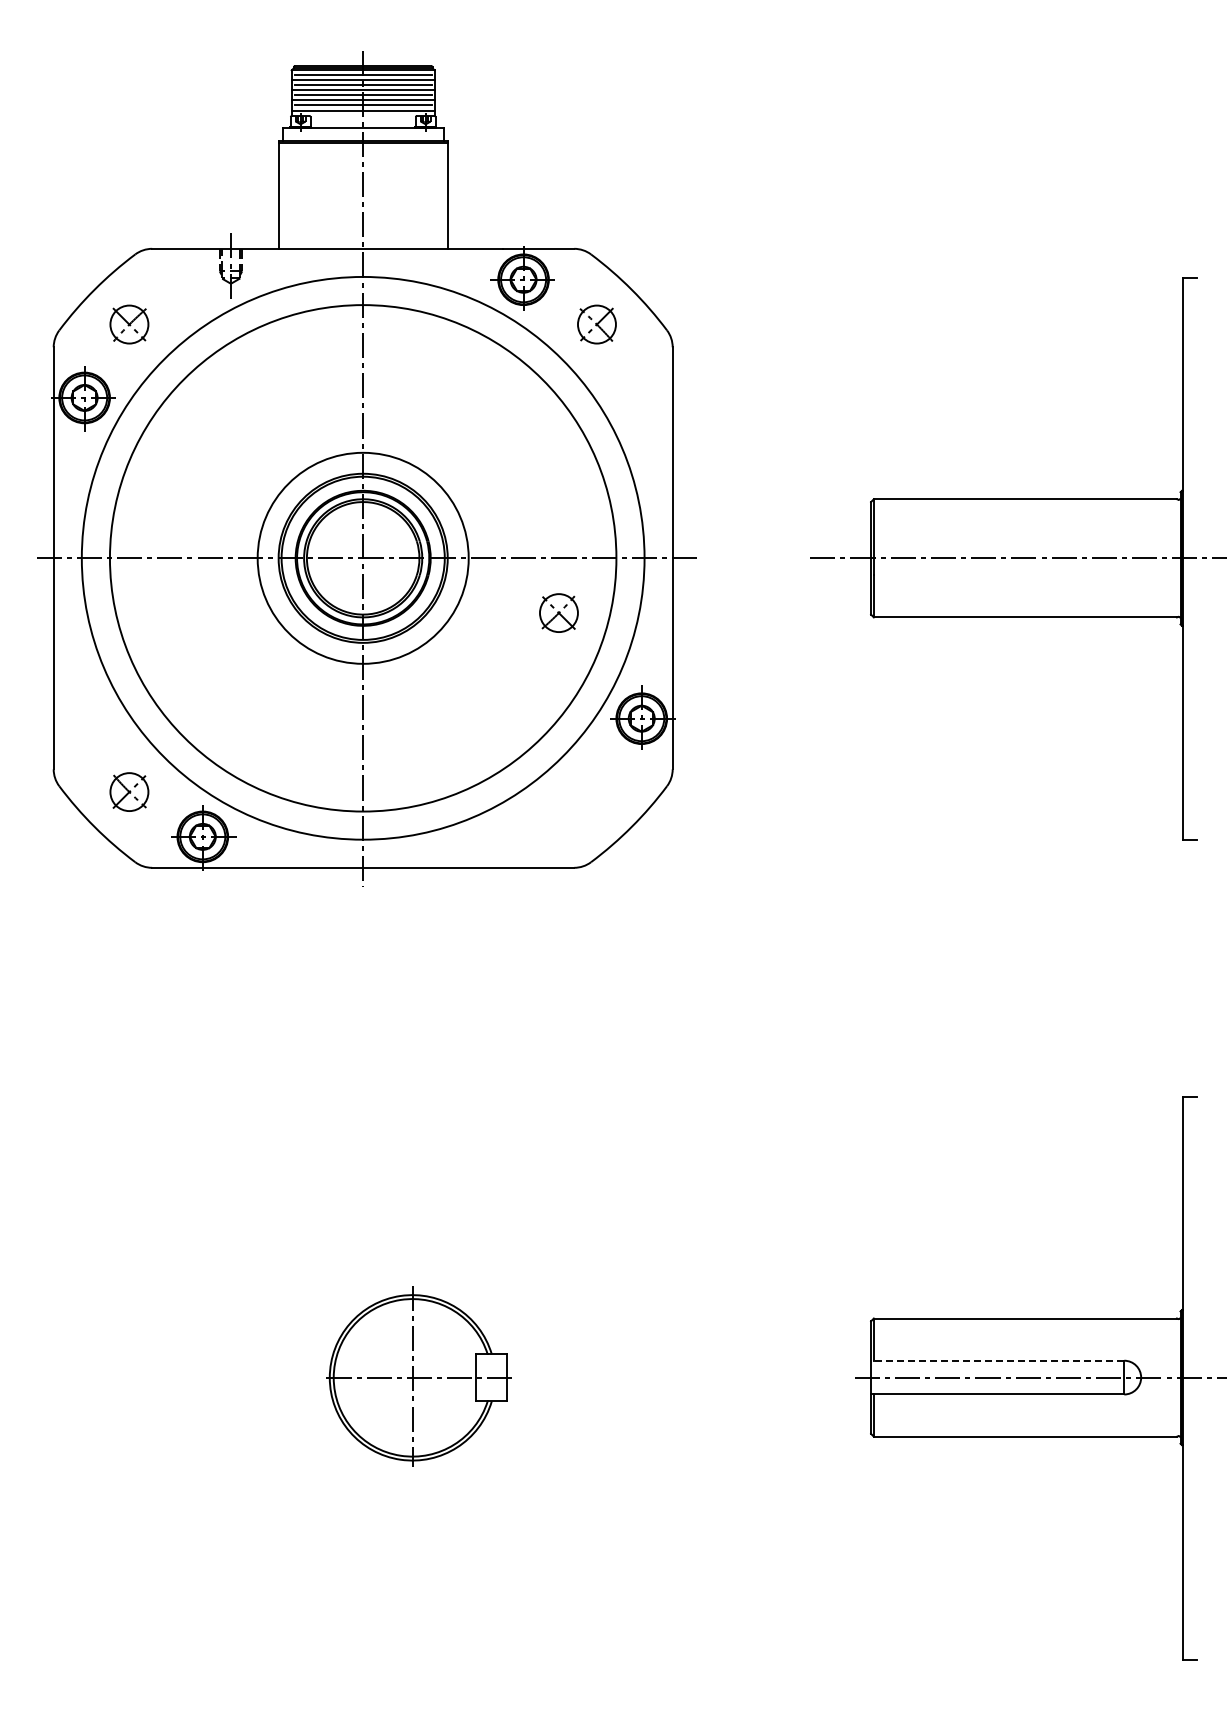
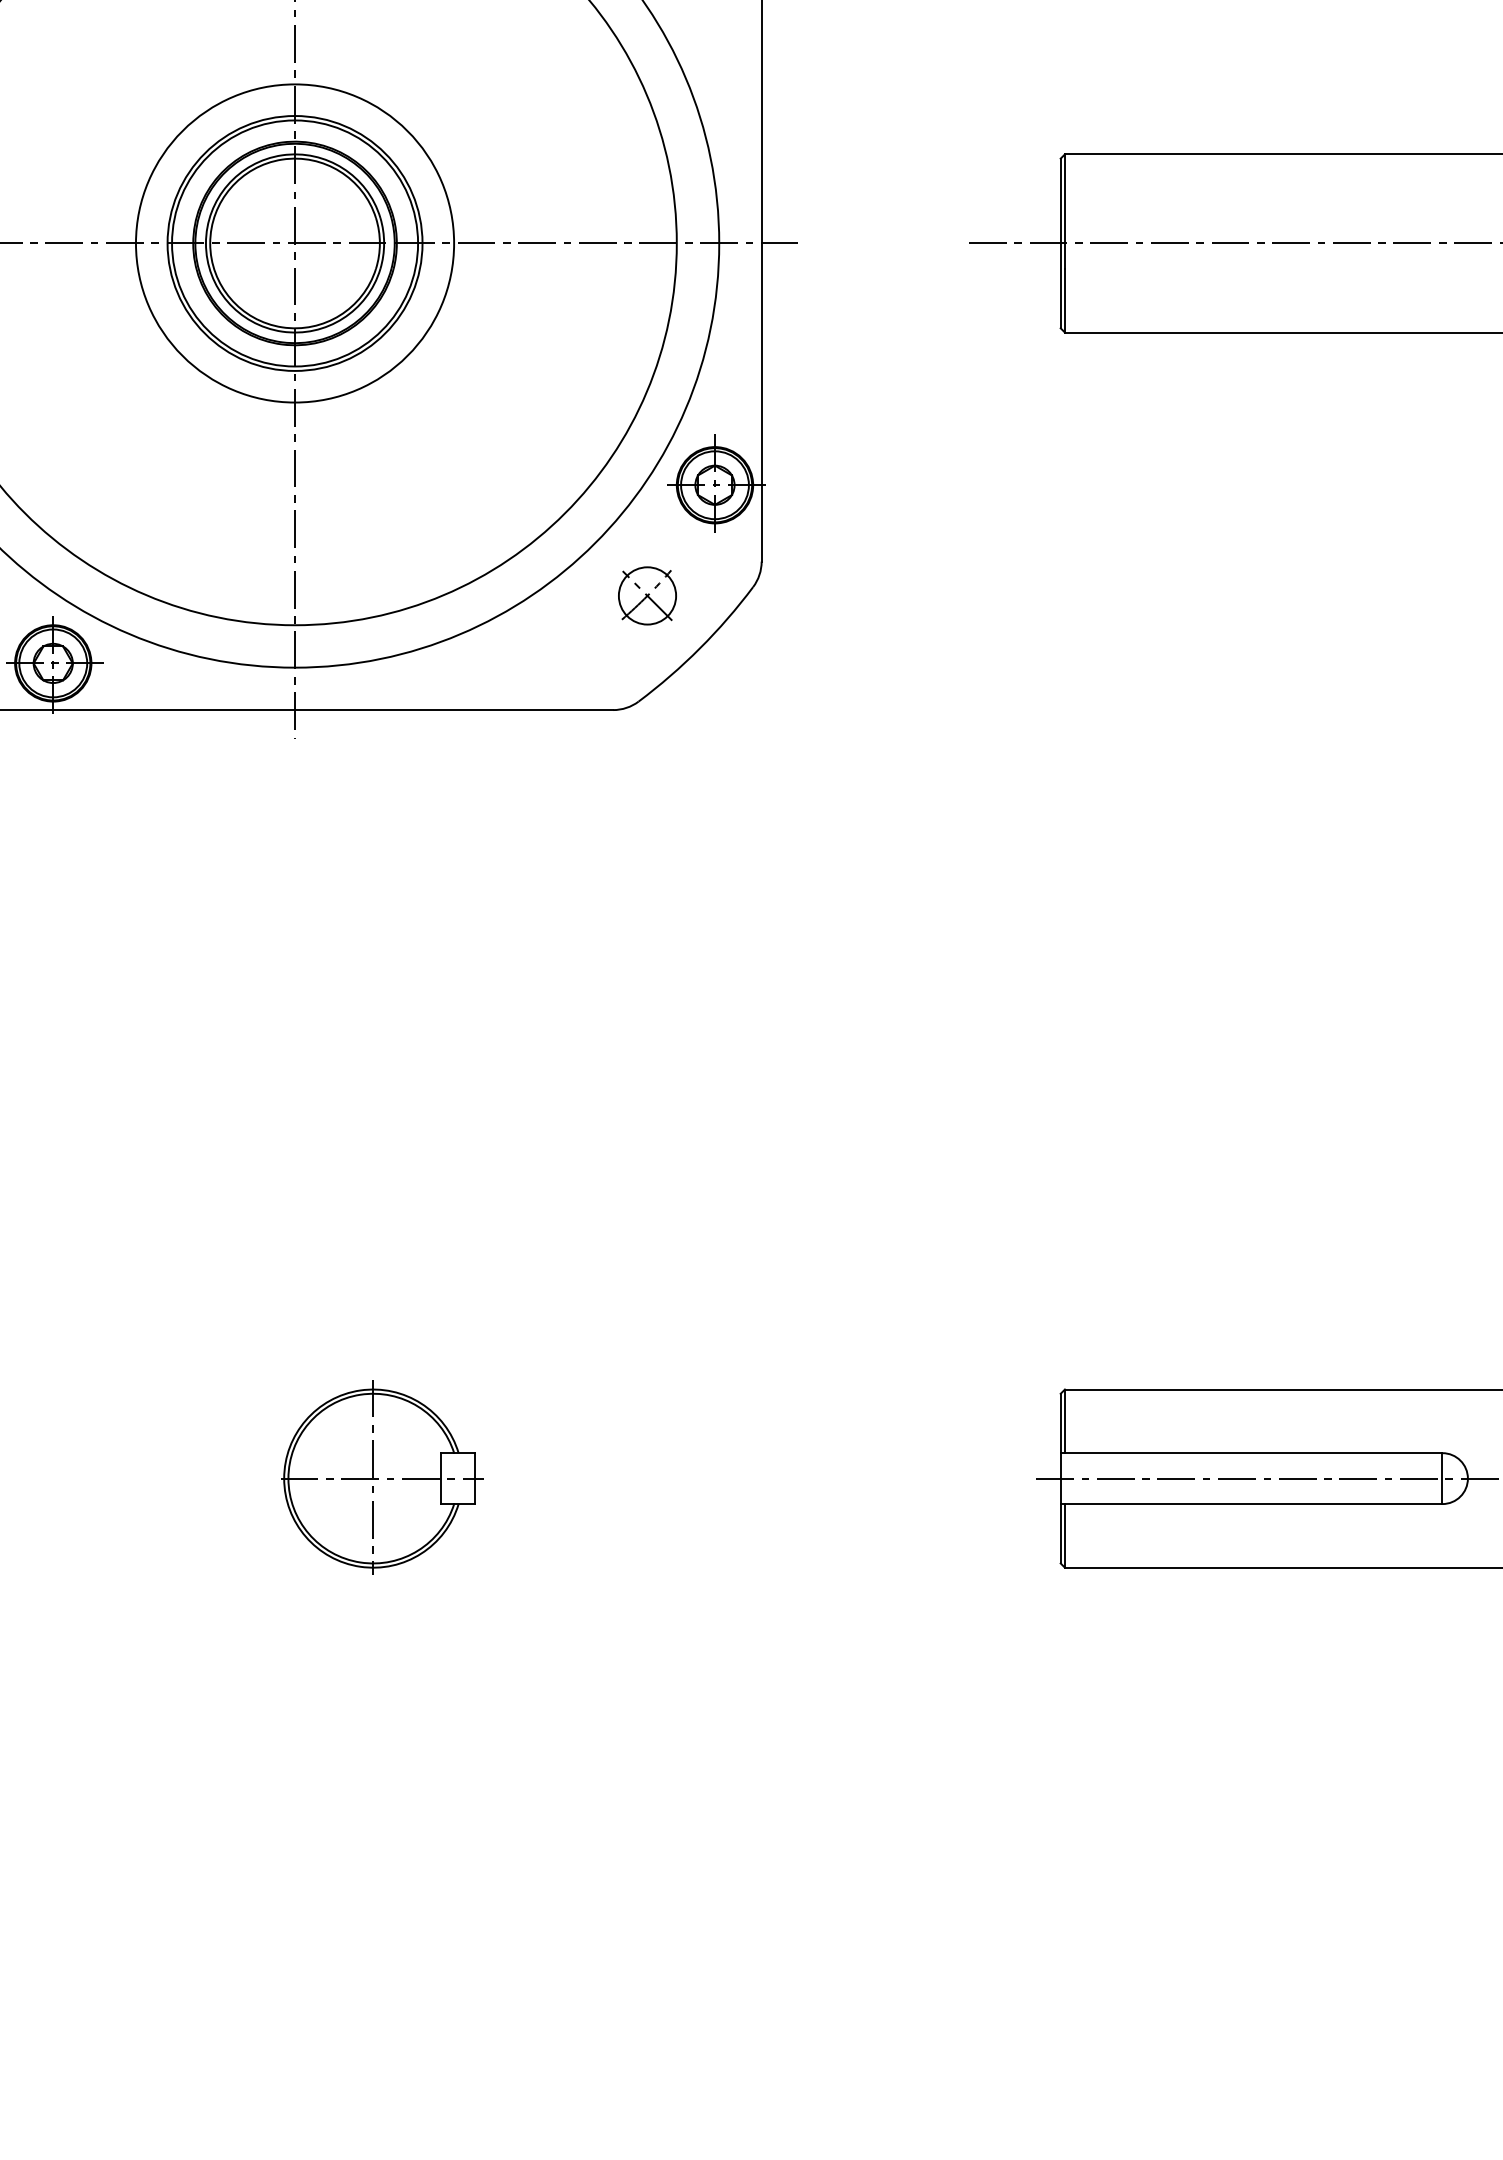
part: (558, 612) -> (646, 595), moved
line: (997, 1360) -> (1251, 1452), dashed -> solid
part: (421, 1376) -> (382, 1476), size x0.71

